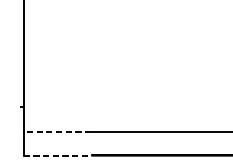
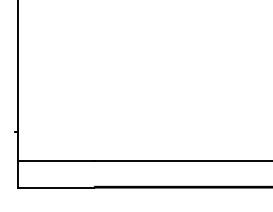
line: (57, 132) -> (55, 161), dashed -> solid
line: (58, 155) -> (56, 187), dashed -> solid

